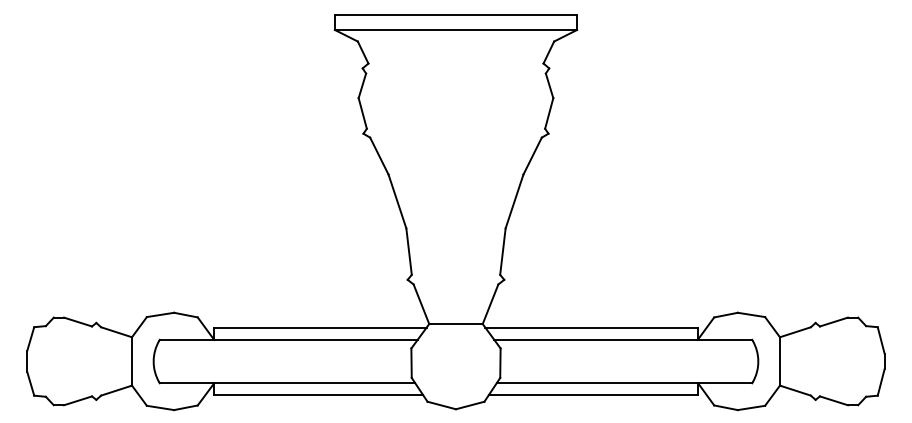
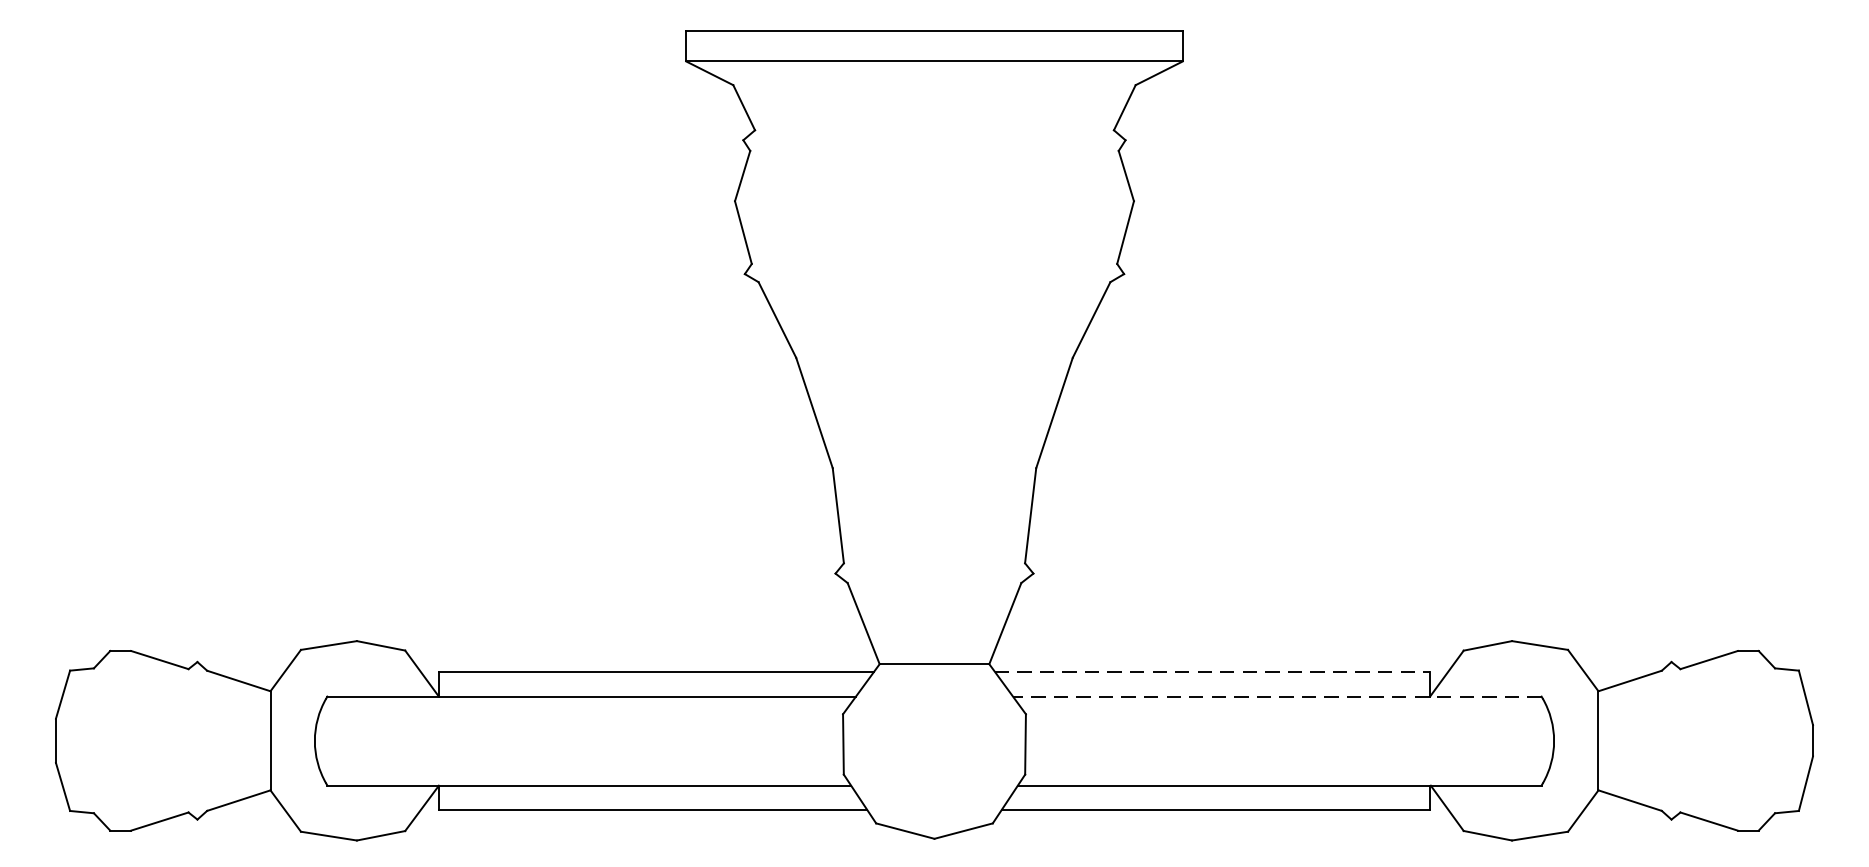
line: (592, 327) -> (1214, 671), solid -> dashed
line: (623, 339) -> (1277, 695), solid -> dashed

